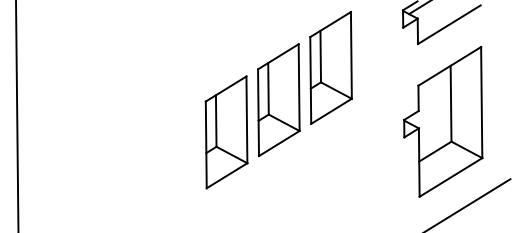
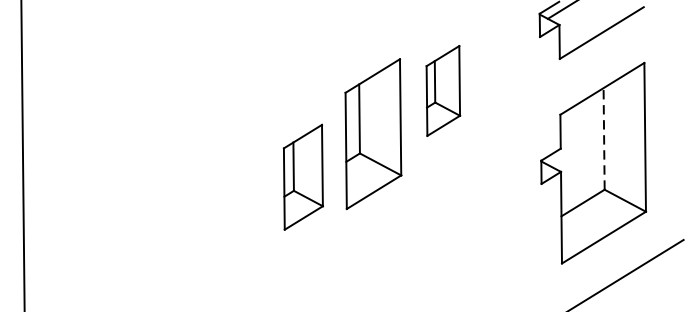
part: (330, 67) -> (442, 90), size x0.6
line: (451, 103) -> (604, 138), solid -> dashed
part: (226, 132) -> (303, 177), size x0.7

